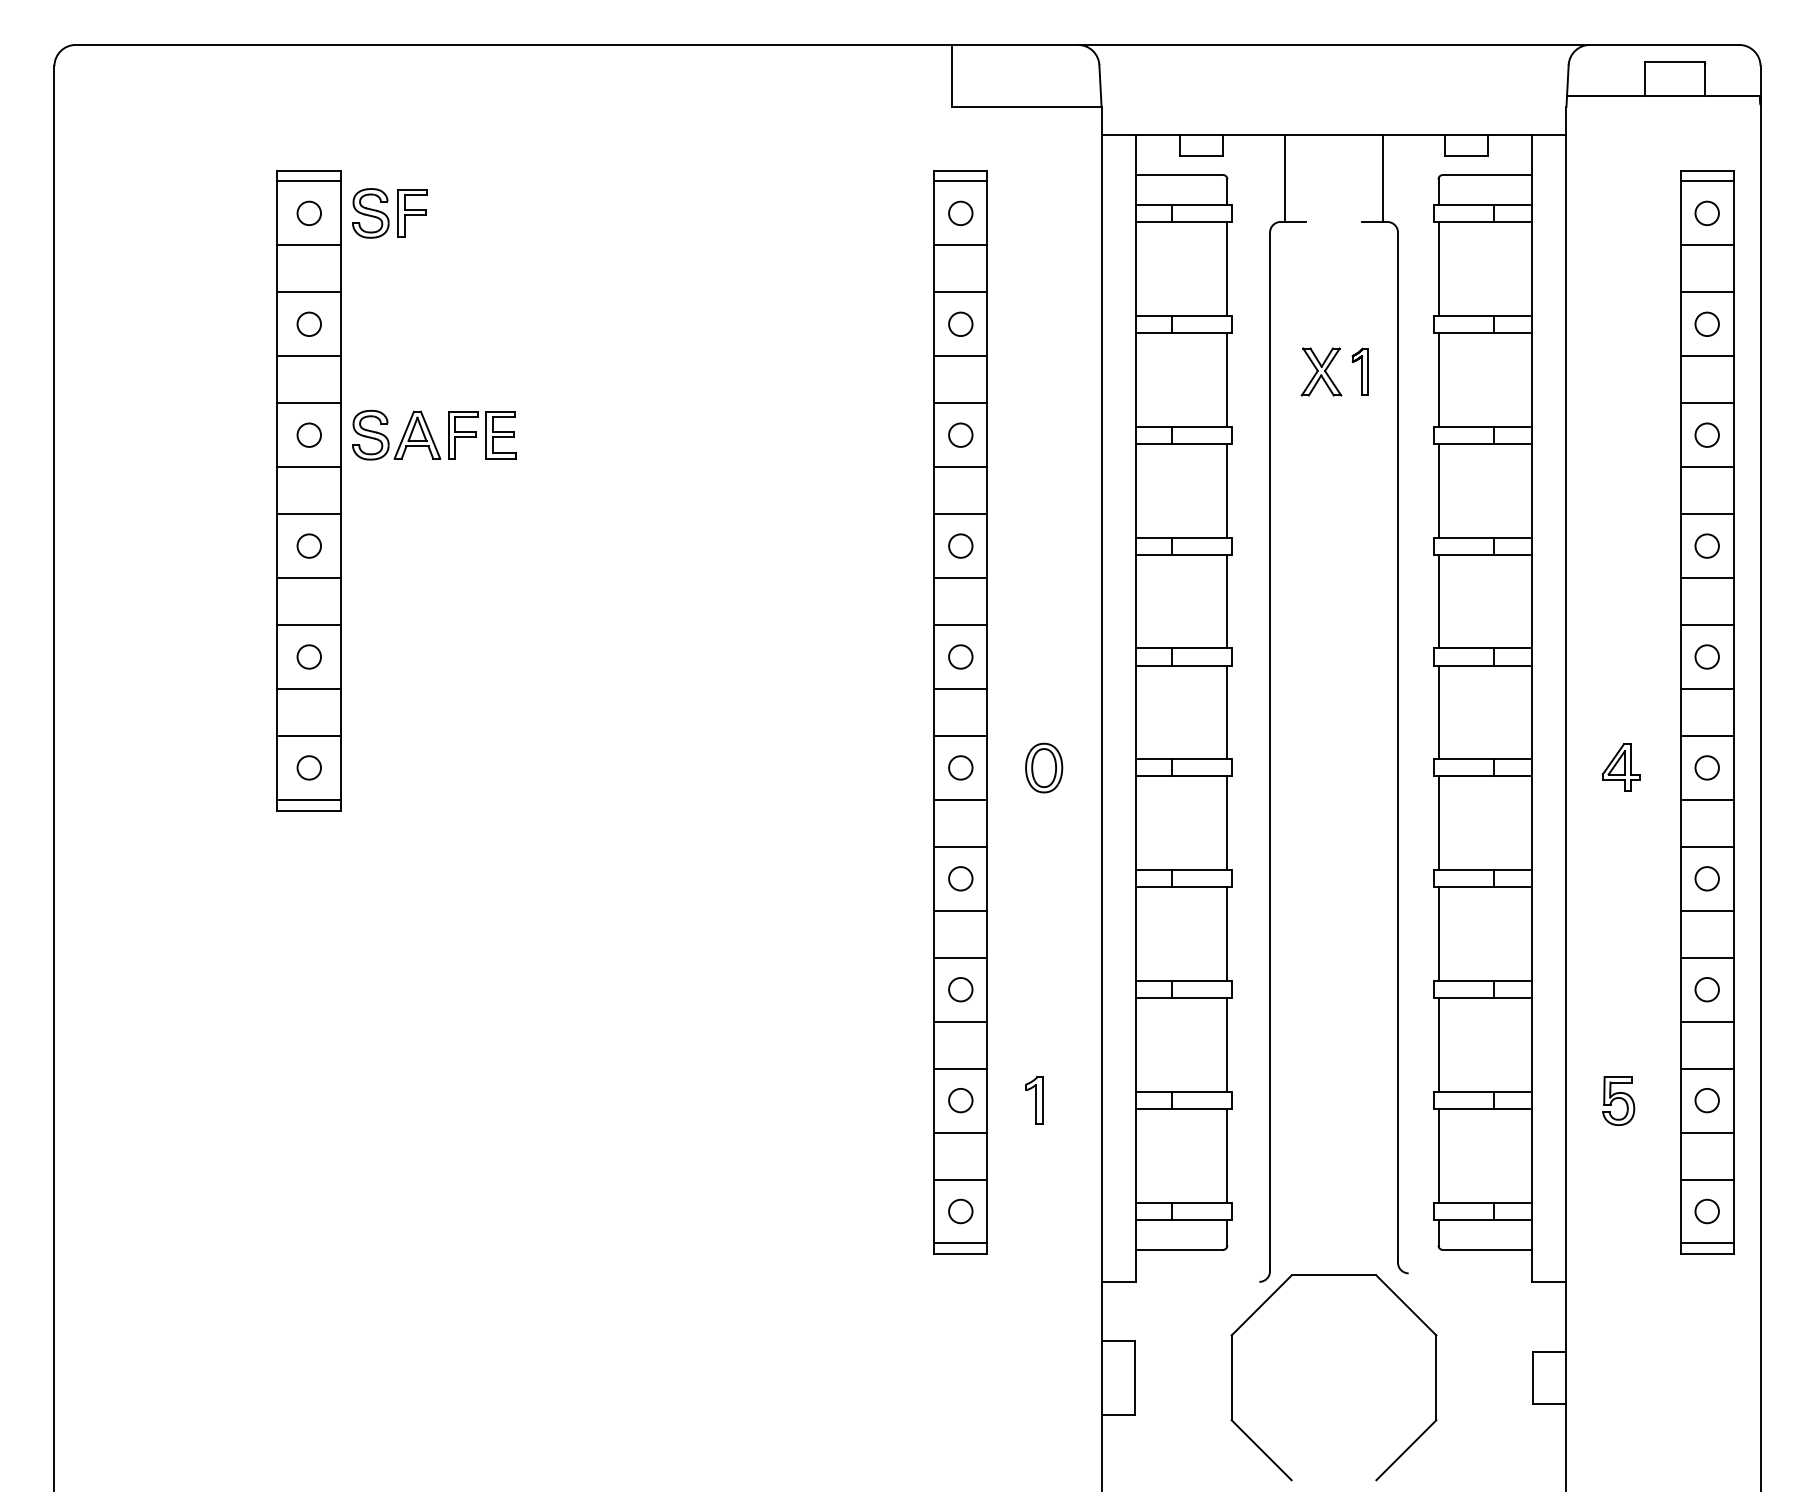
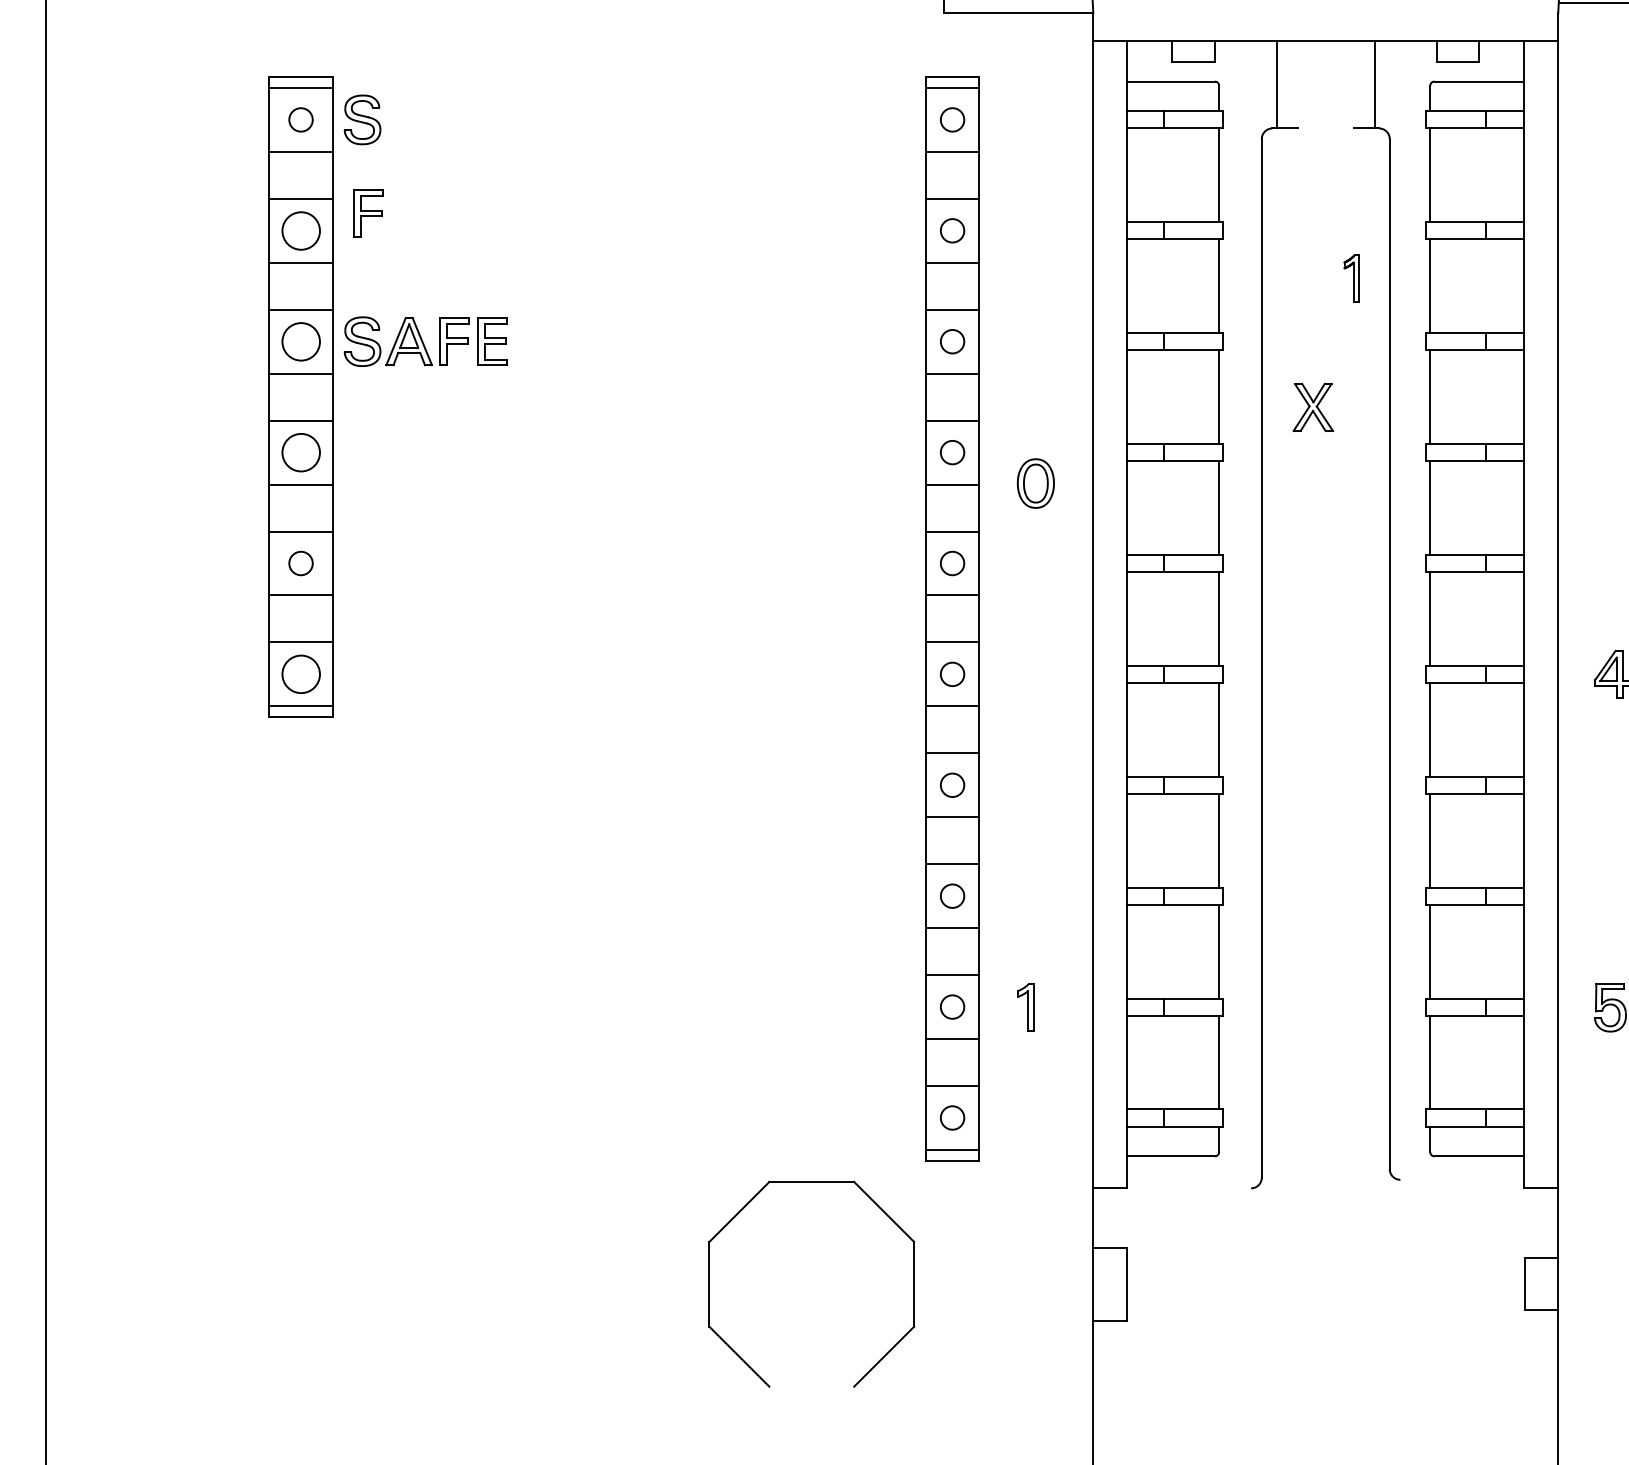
part: (412, 213) -> (368, 213), moved
circle: (308, 323) -> (300, 229), size x1.6
part: (1321, 371) -> (1313, 406), moved
circle: (308, 434) -> (300, 340), size x1.6
circle: (308, 545) -> (300, 451), size x1.6
circle: (308, 767) -> (300, 673), size x1.6
part: (1044, 767) -> (1036, 482), moved
part: (1232, 1377) -> (710, 1283), moved

